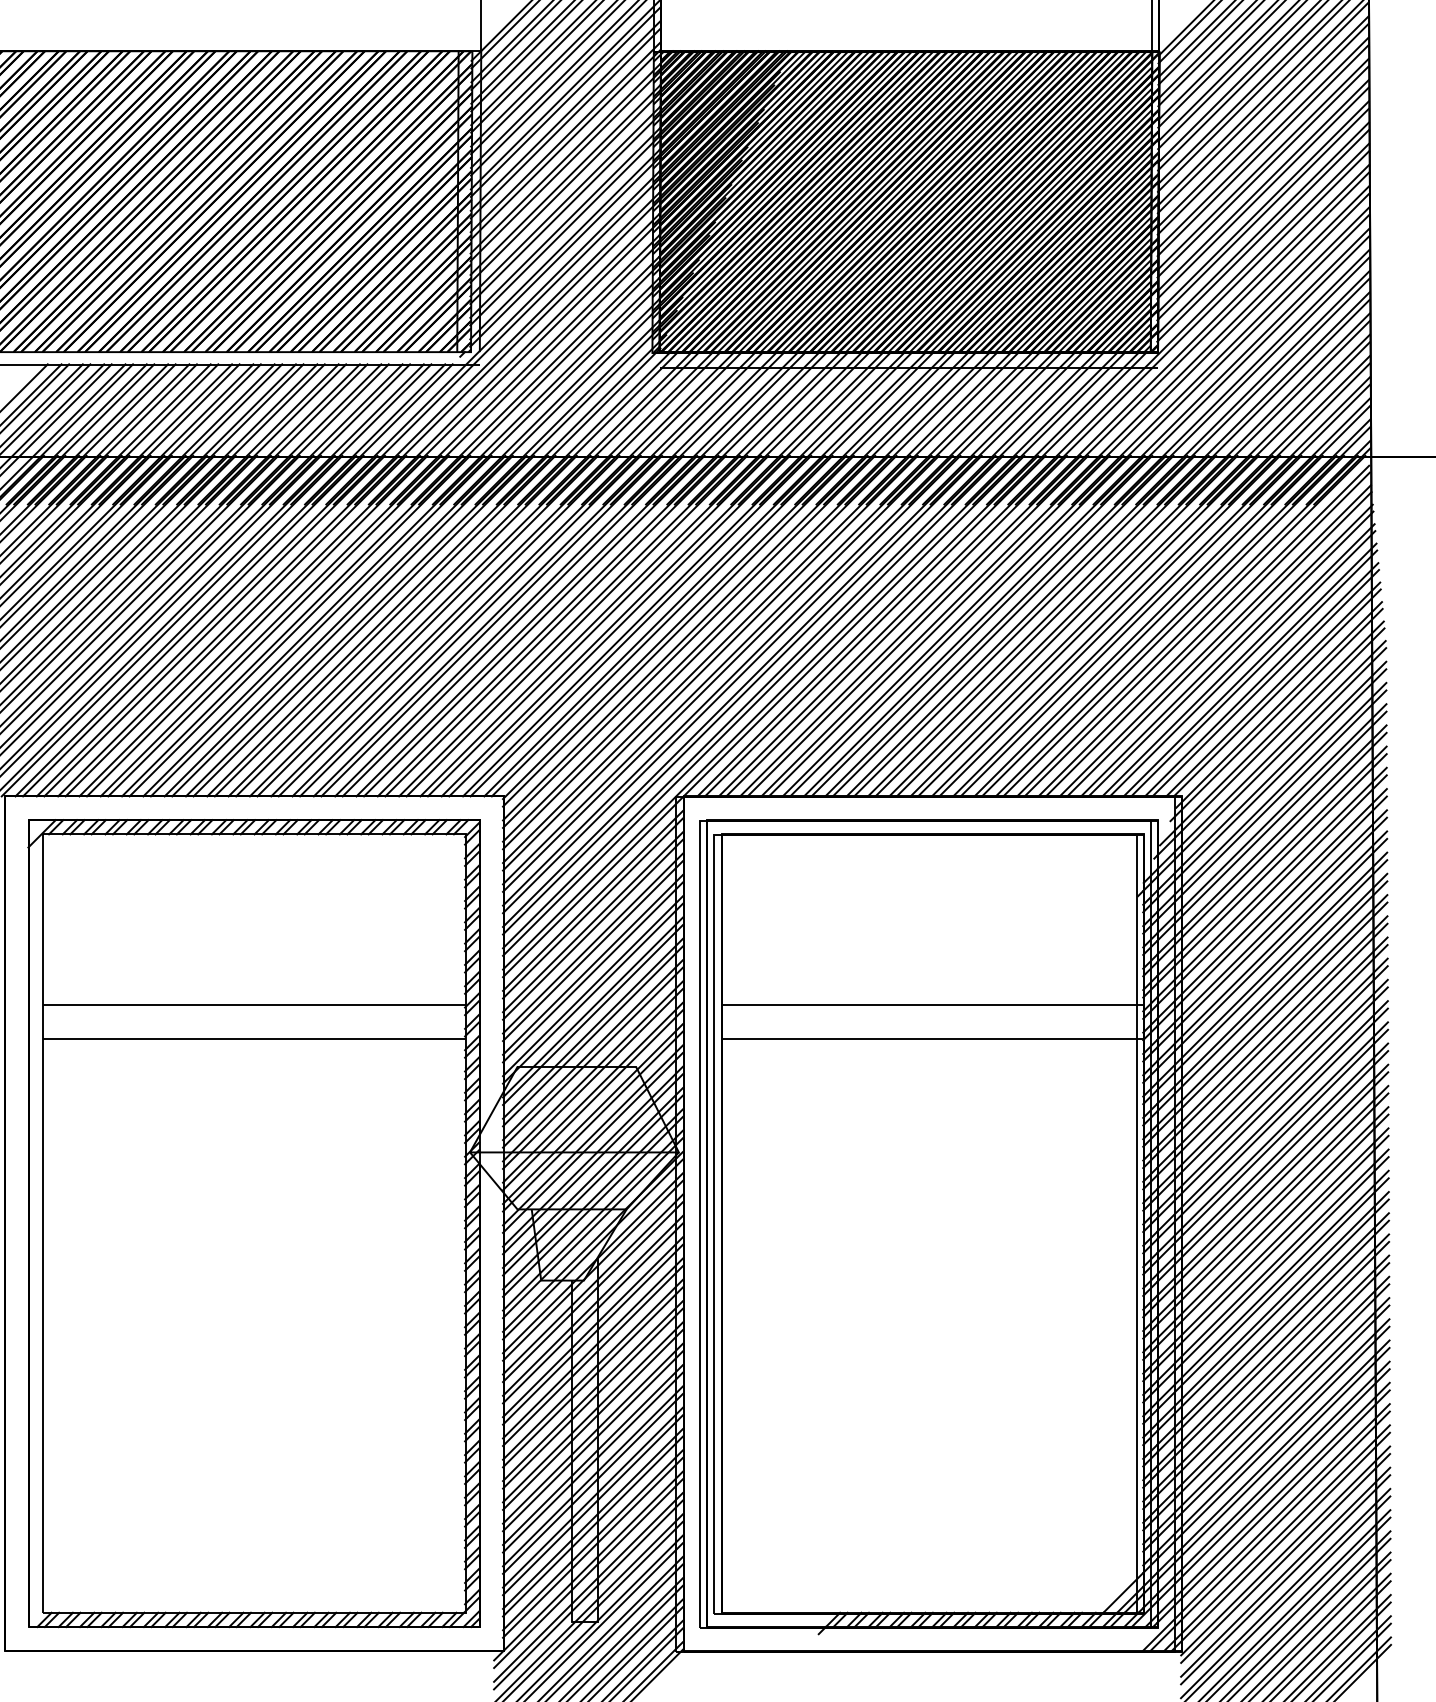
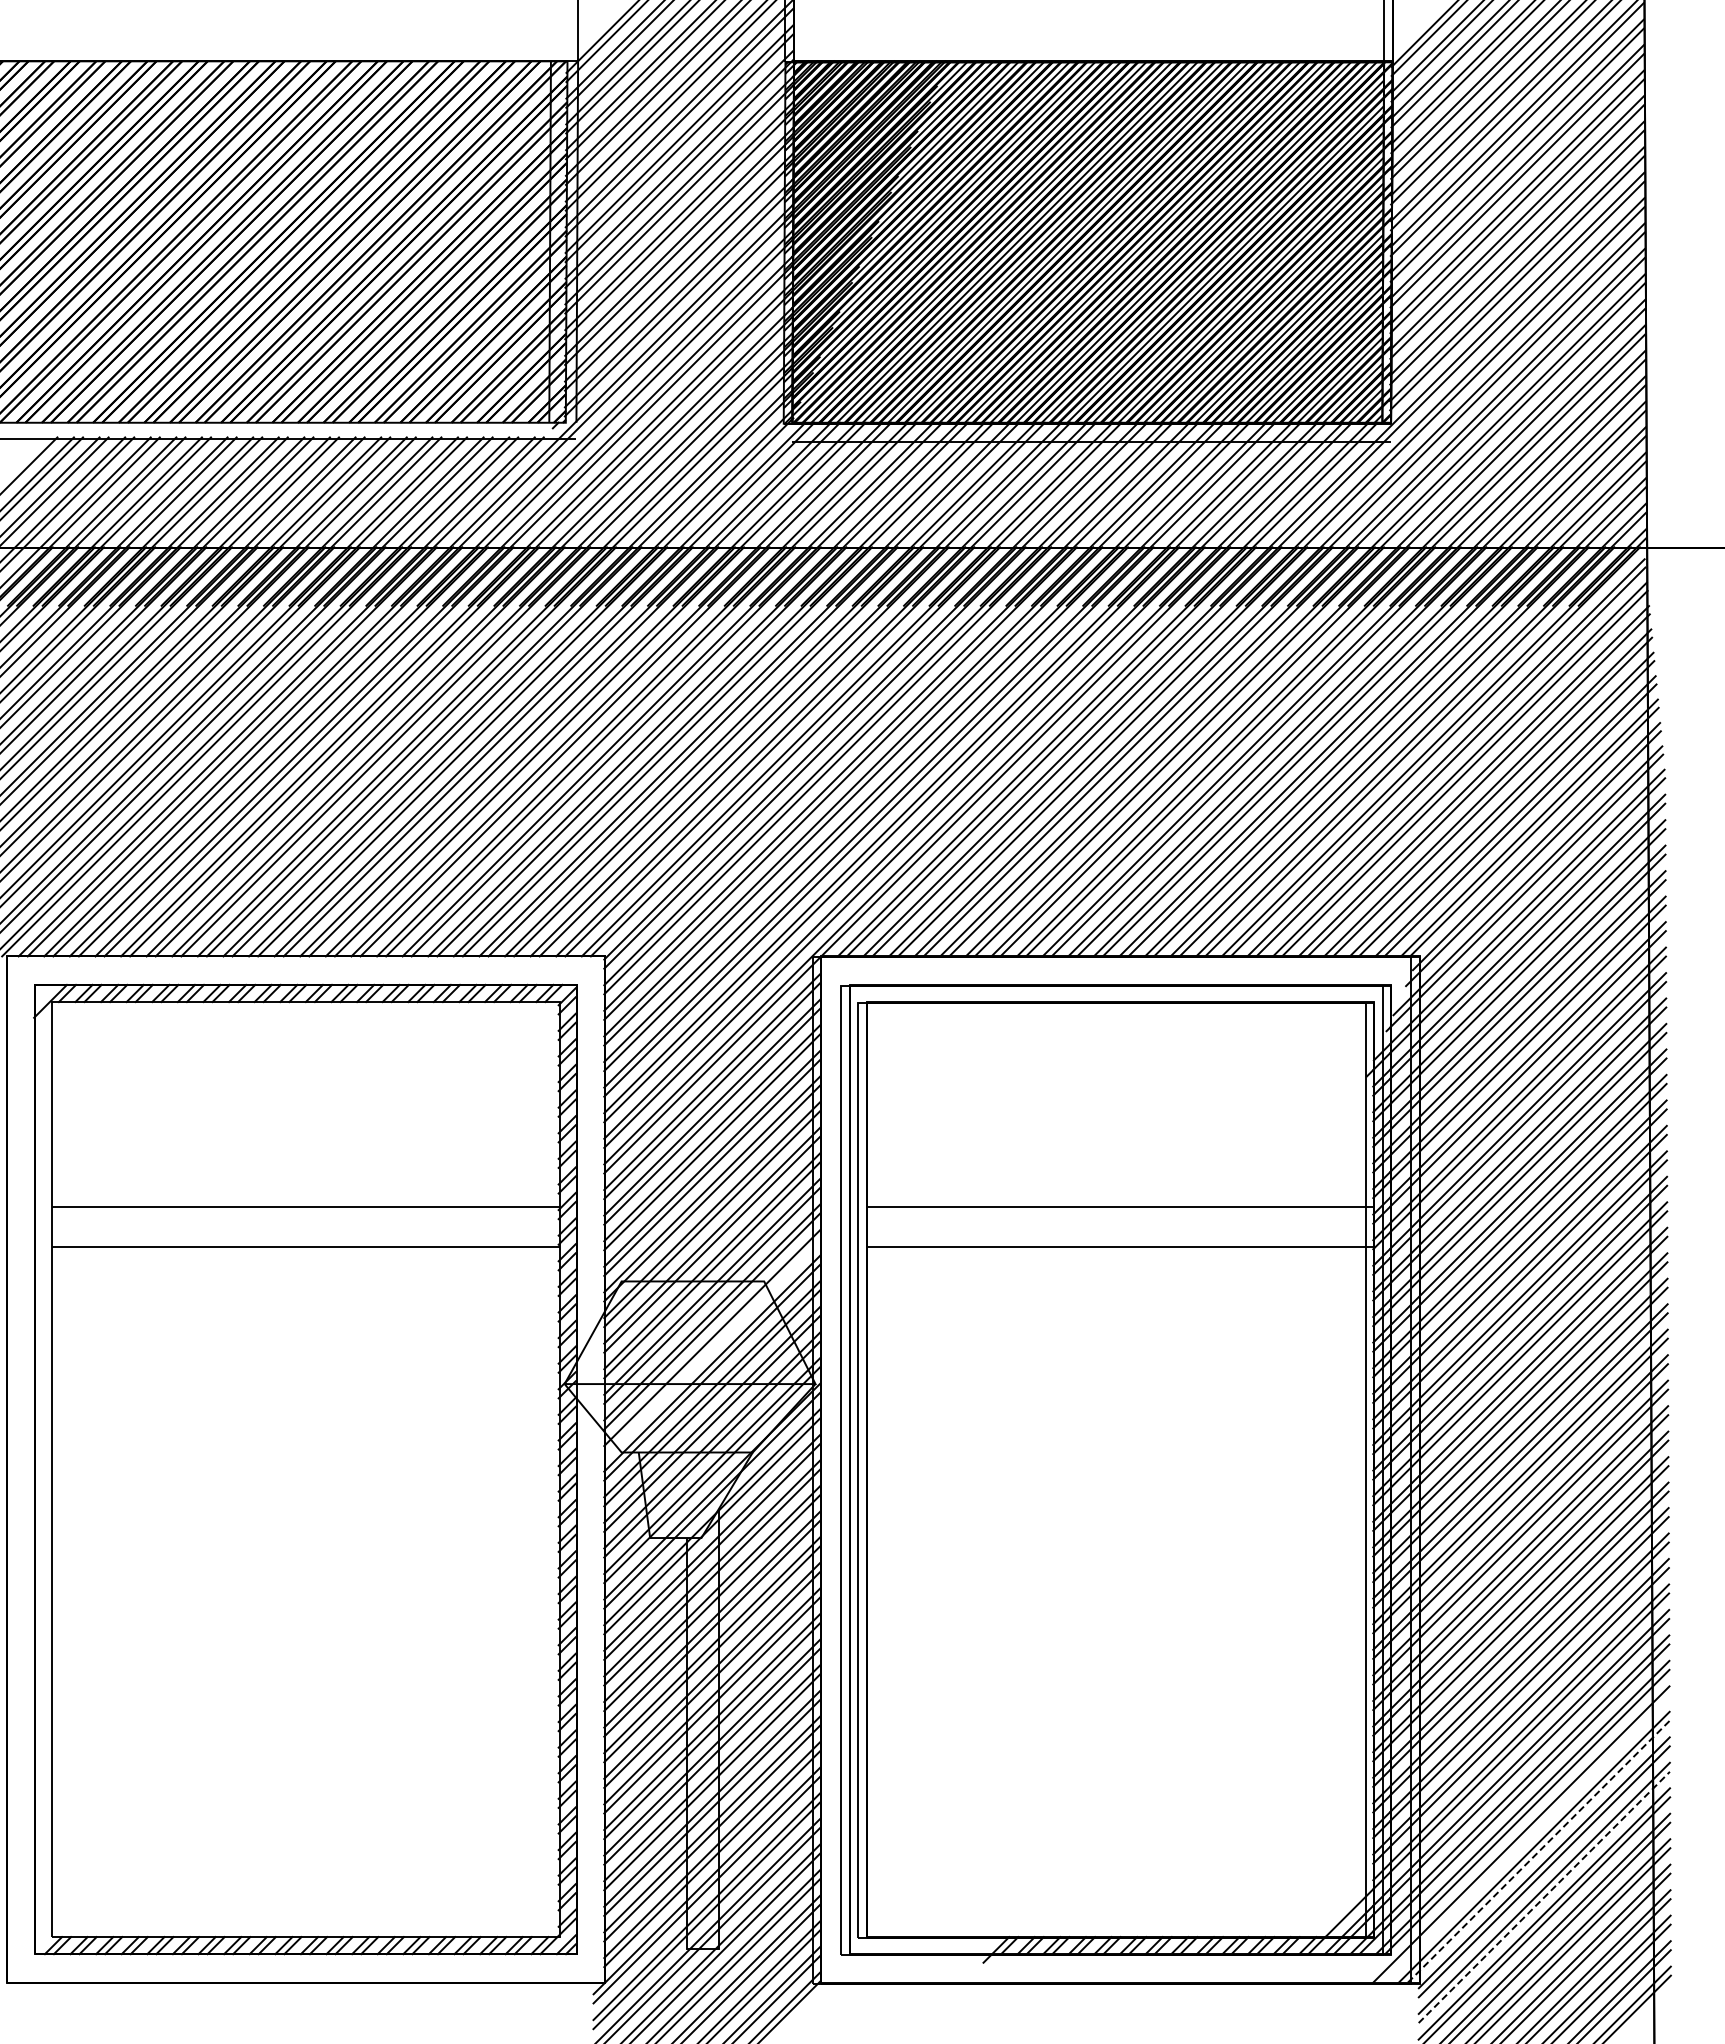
line: (593, 1121) -> (712, 1347), removed
line: (1269, 1530) -> (1525, 1838), removed
line: (1281, 1541) -> (1539, 1851), solid -> dashed
line: (1285, 1579) -> (1544, 1897), solid -> dashed

